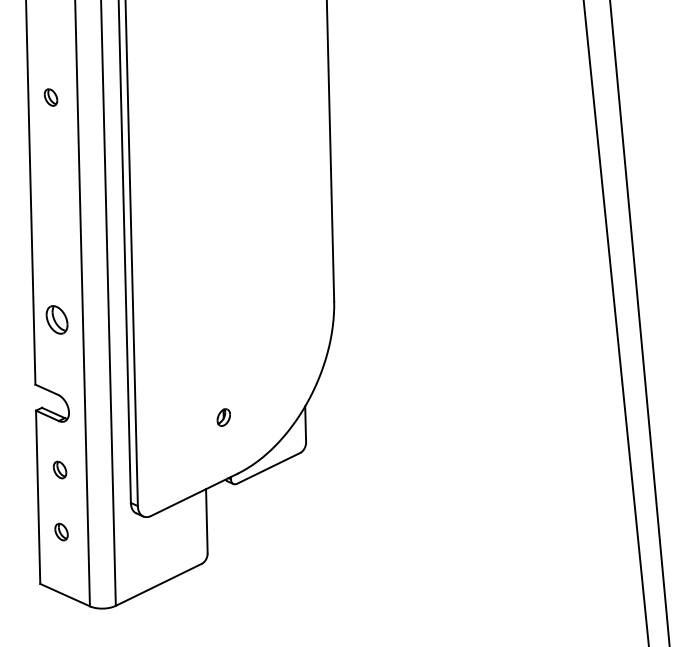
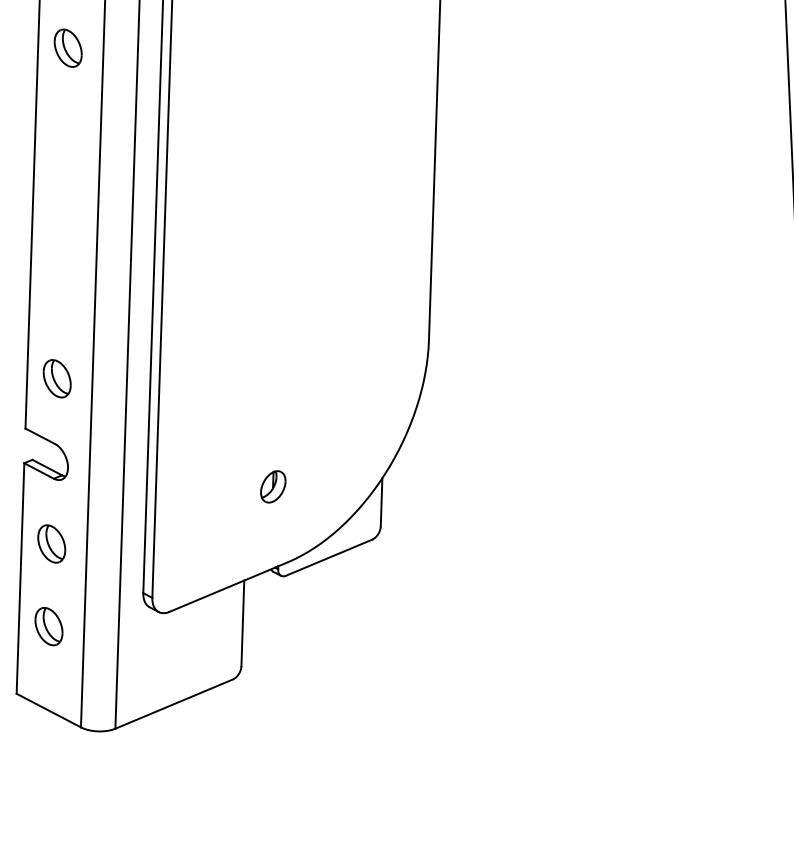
part: (50, 97) -> (67, 48), size x1.67
part: (56, 319) -> (56, 378), moved
part: (223, 417) -> (272, 486), size x1.43
part: (59, 469) -> (50, 543), size x1.67
part: (61, 531) -> (48, 625), size x1.67

